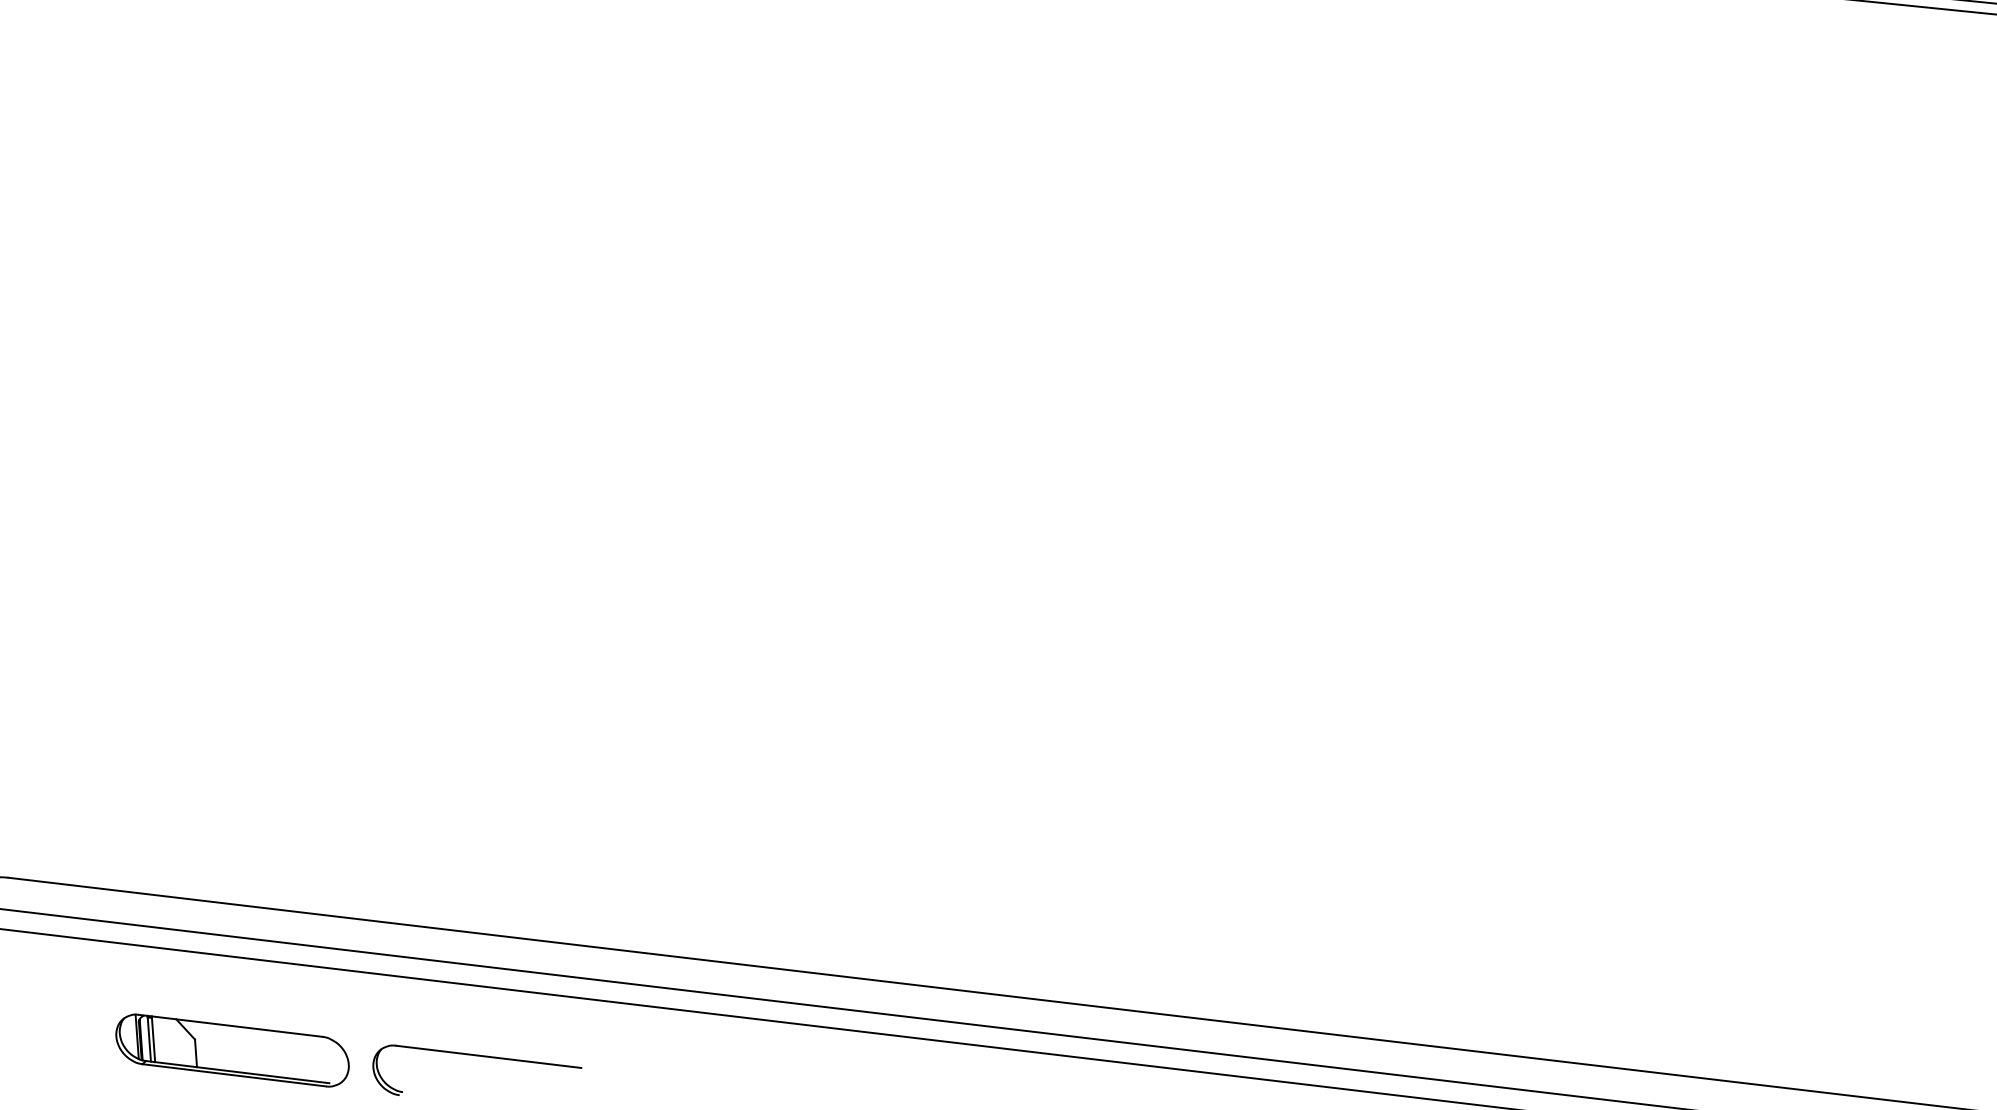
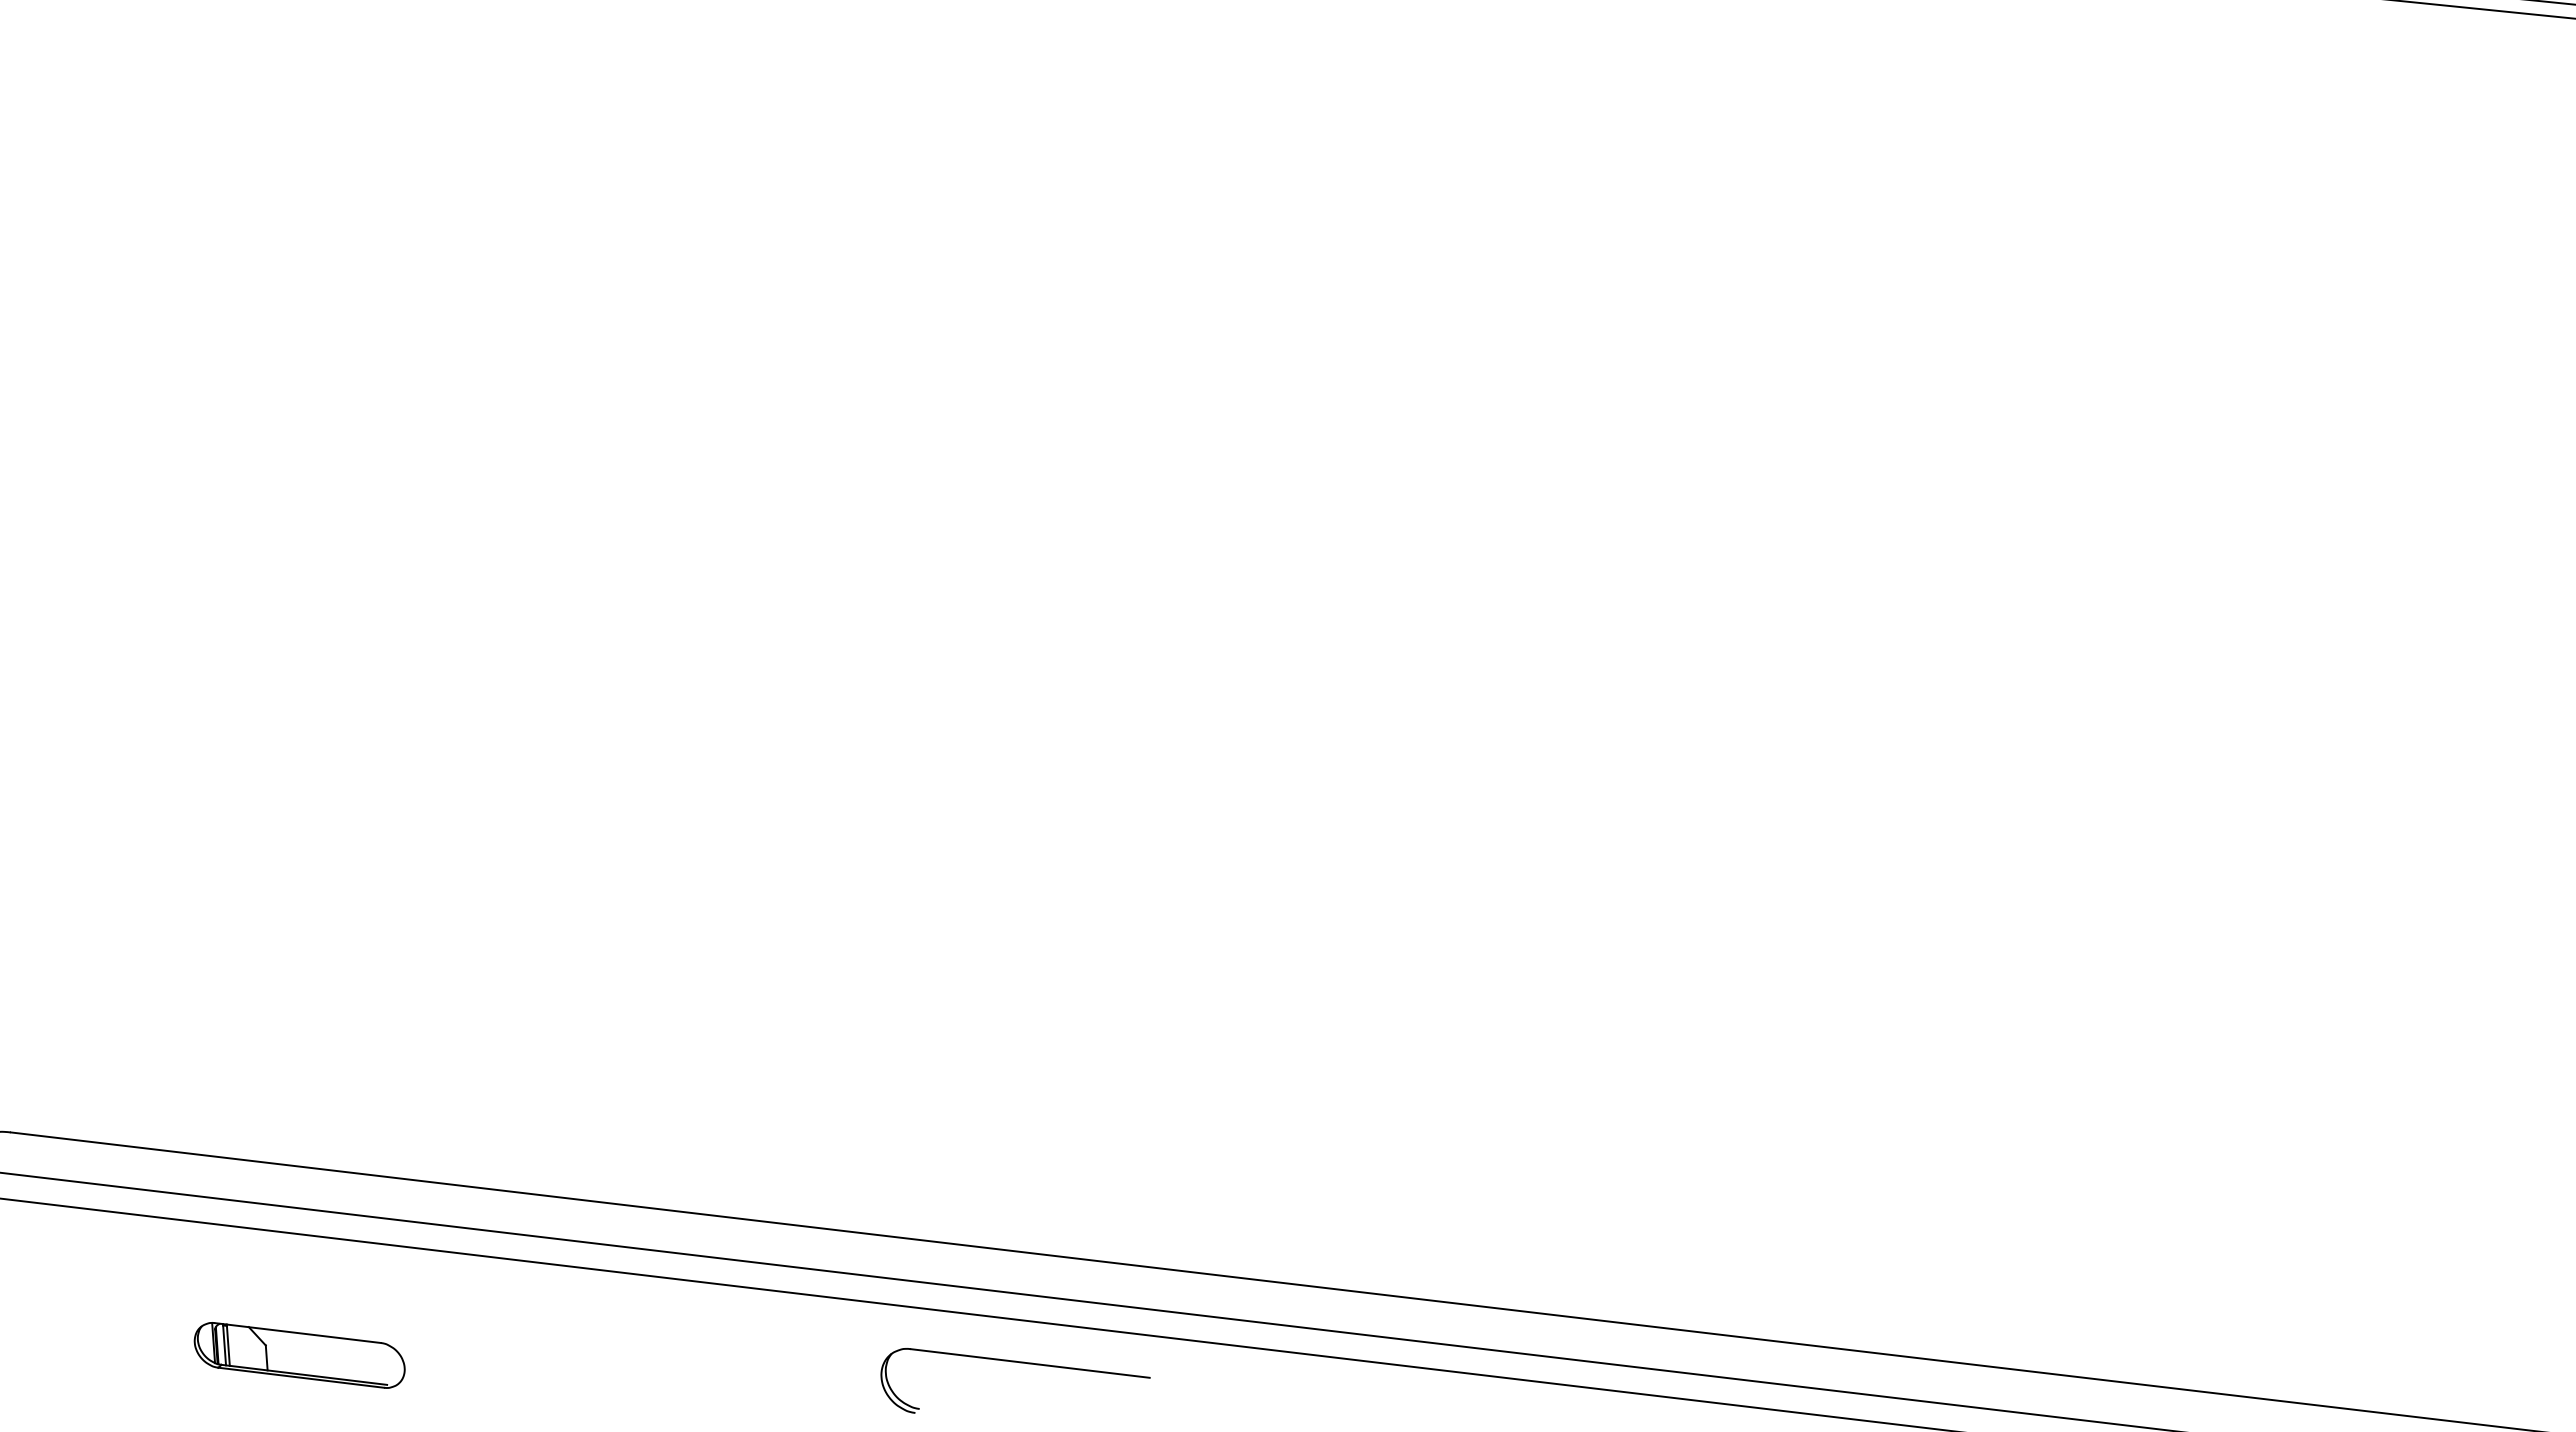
part: (232, 1050) -> (299, 1355), size x0.7
part: (480, 1056) -> (1019, 1363), moved

